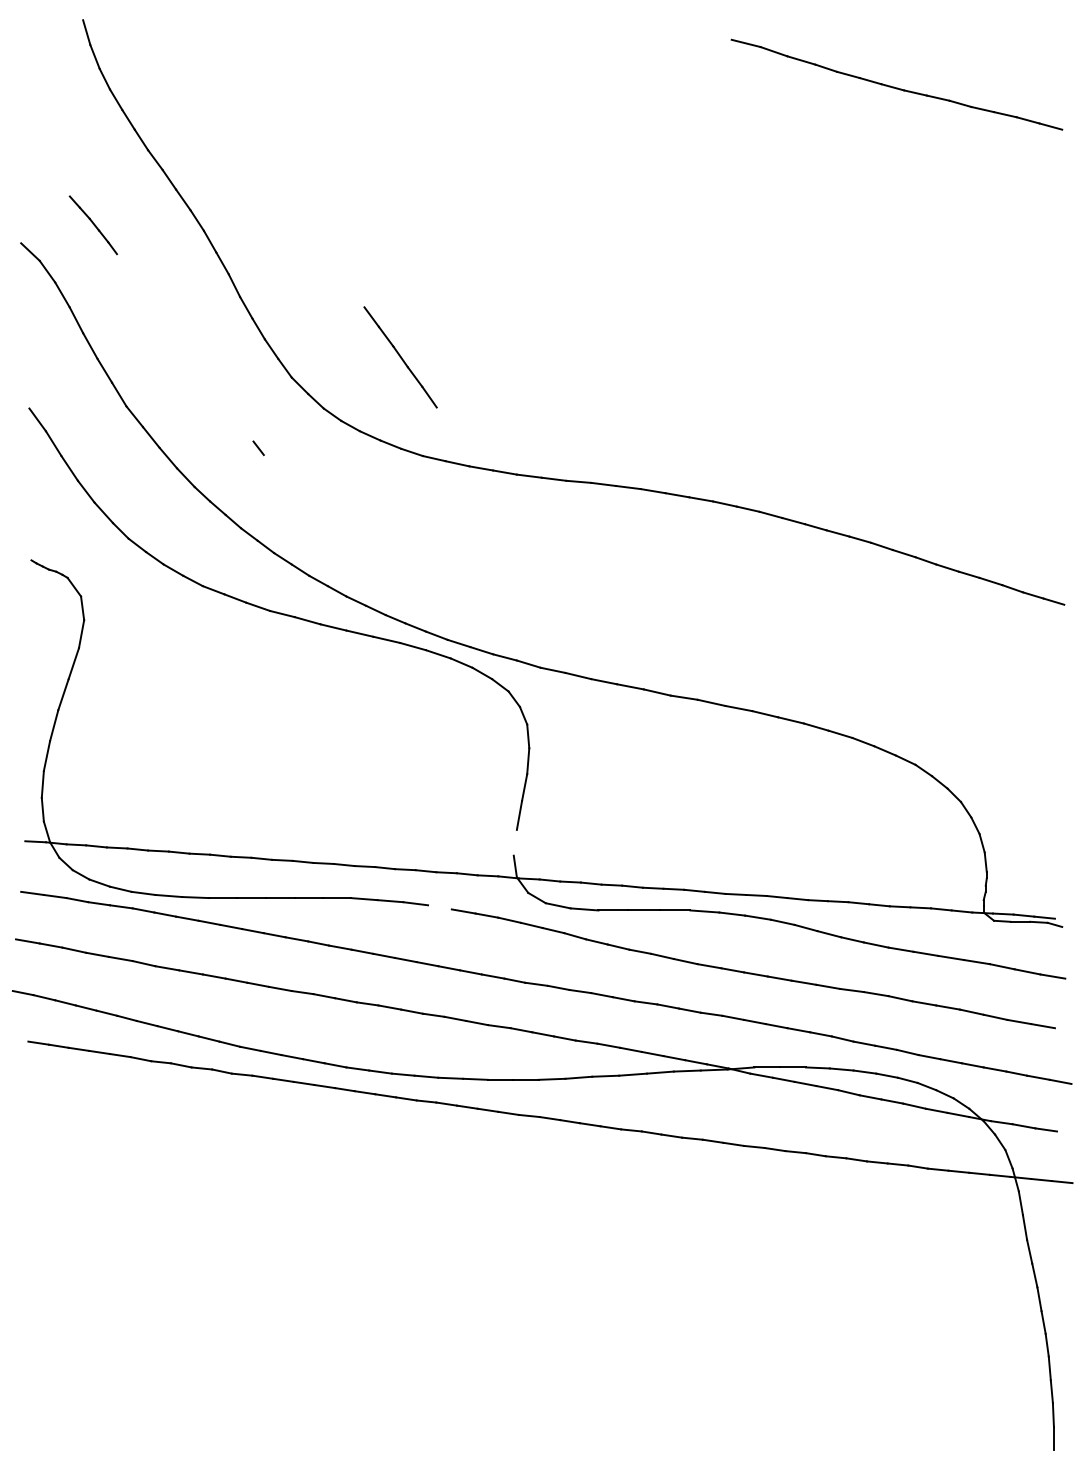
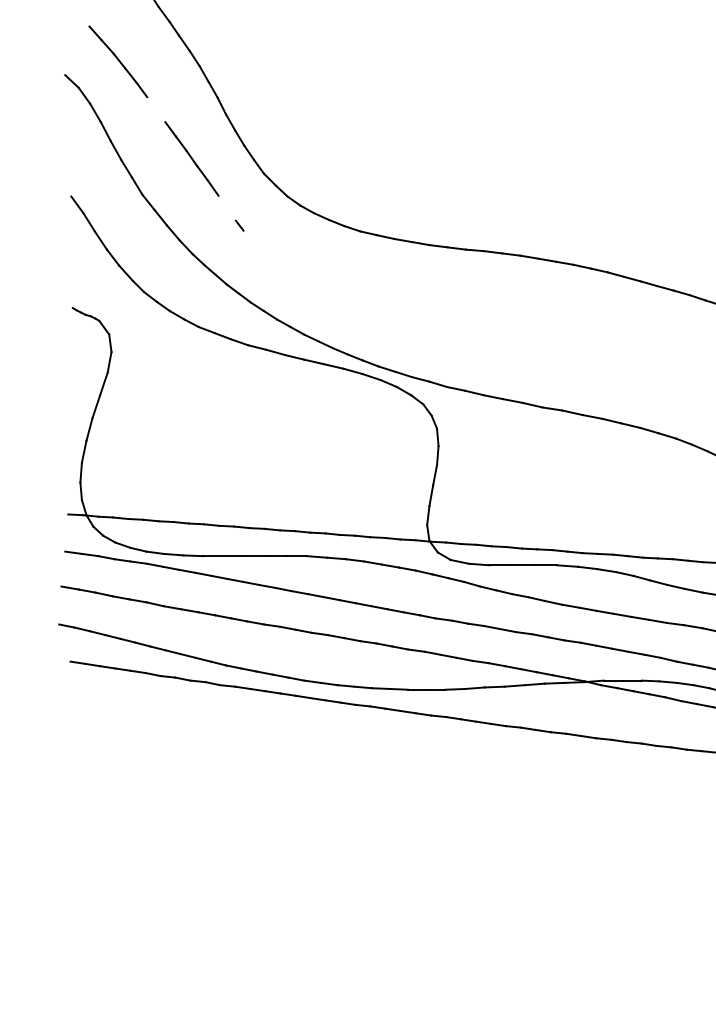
part: (93, 225) -> (118, 62), size x1.67
line: (400, 357) -> (191, 159), moved
line: (514, 842) -> (427, 515), added
line: (439, 907) -> (372, 563), added

